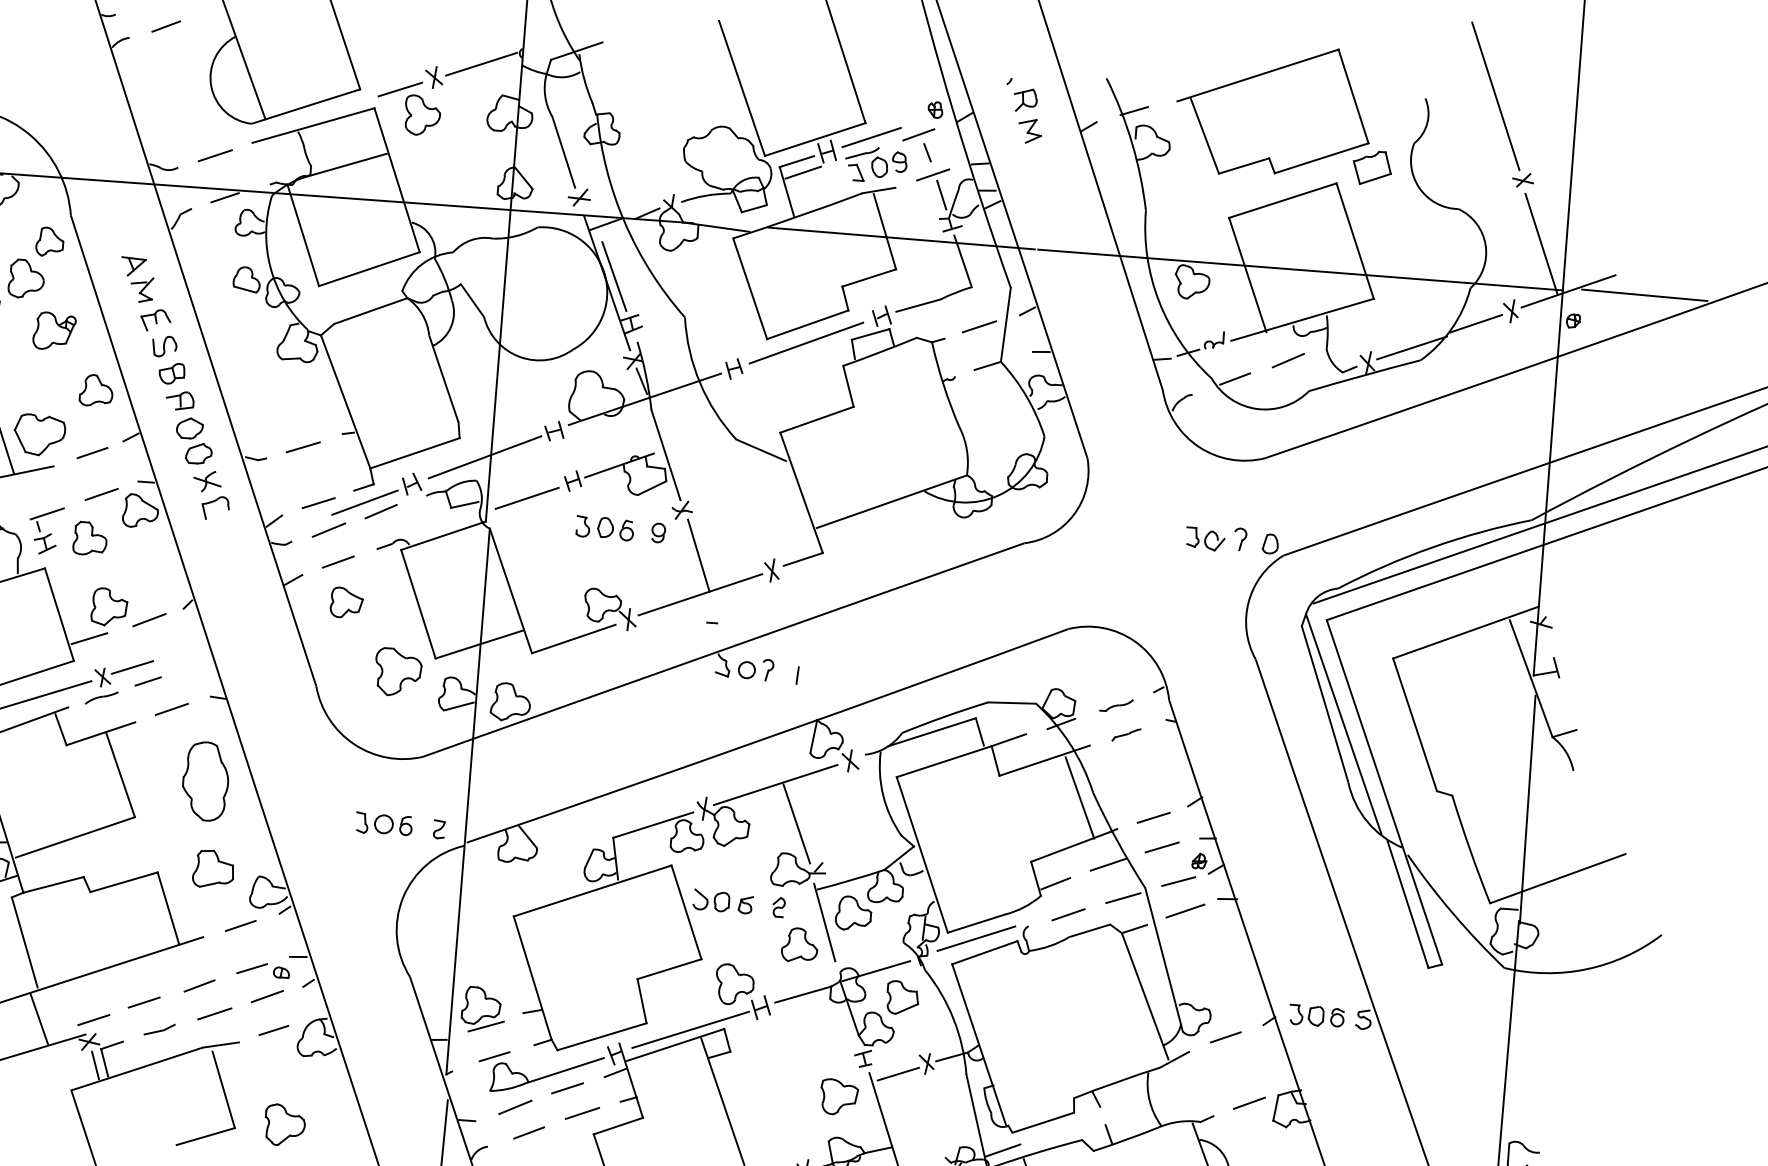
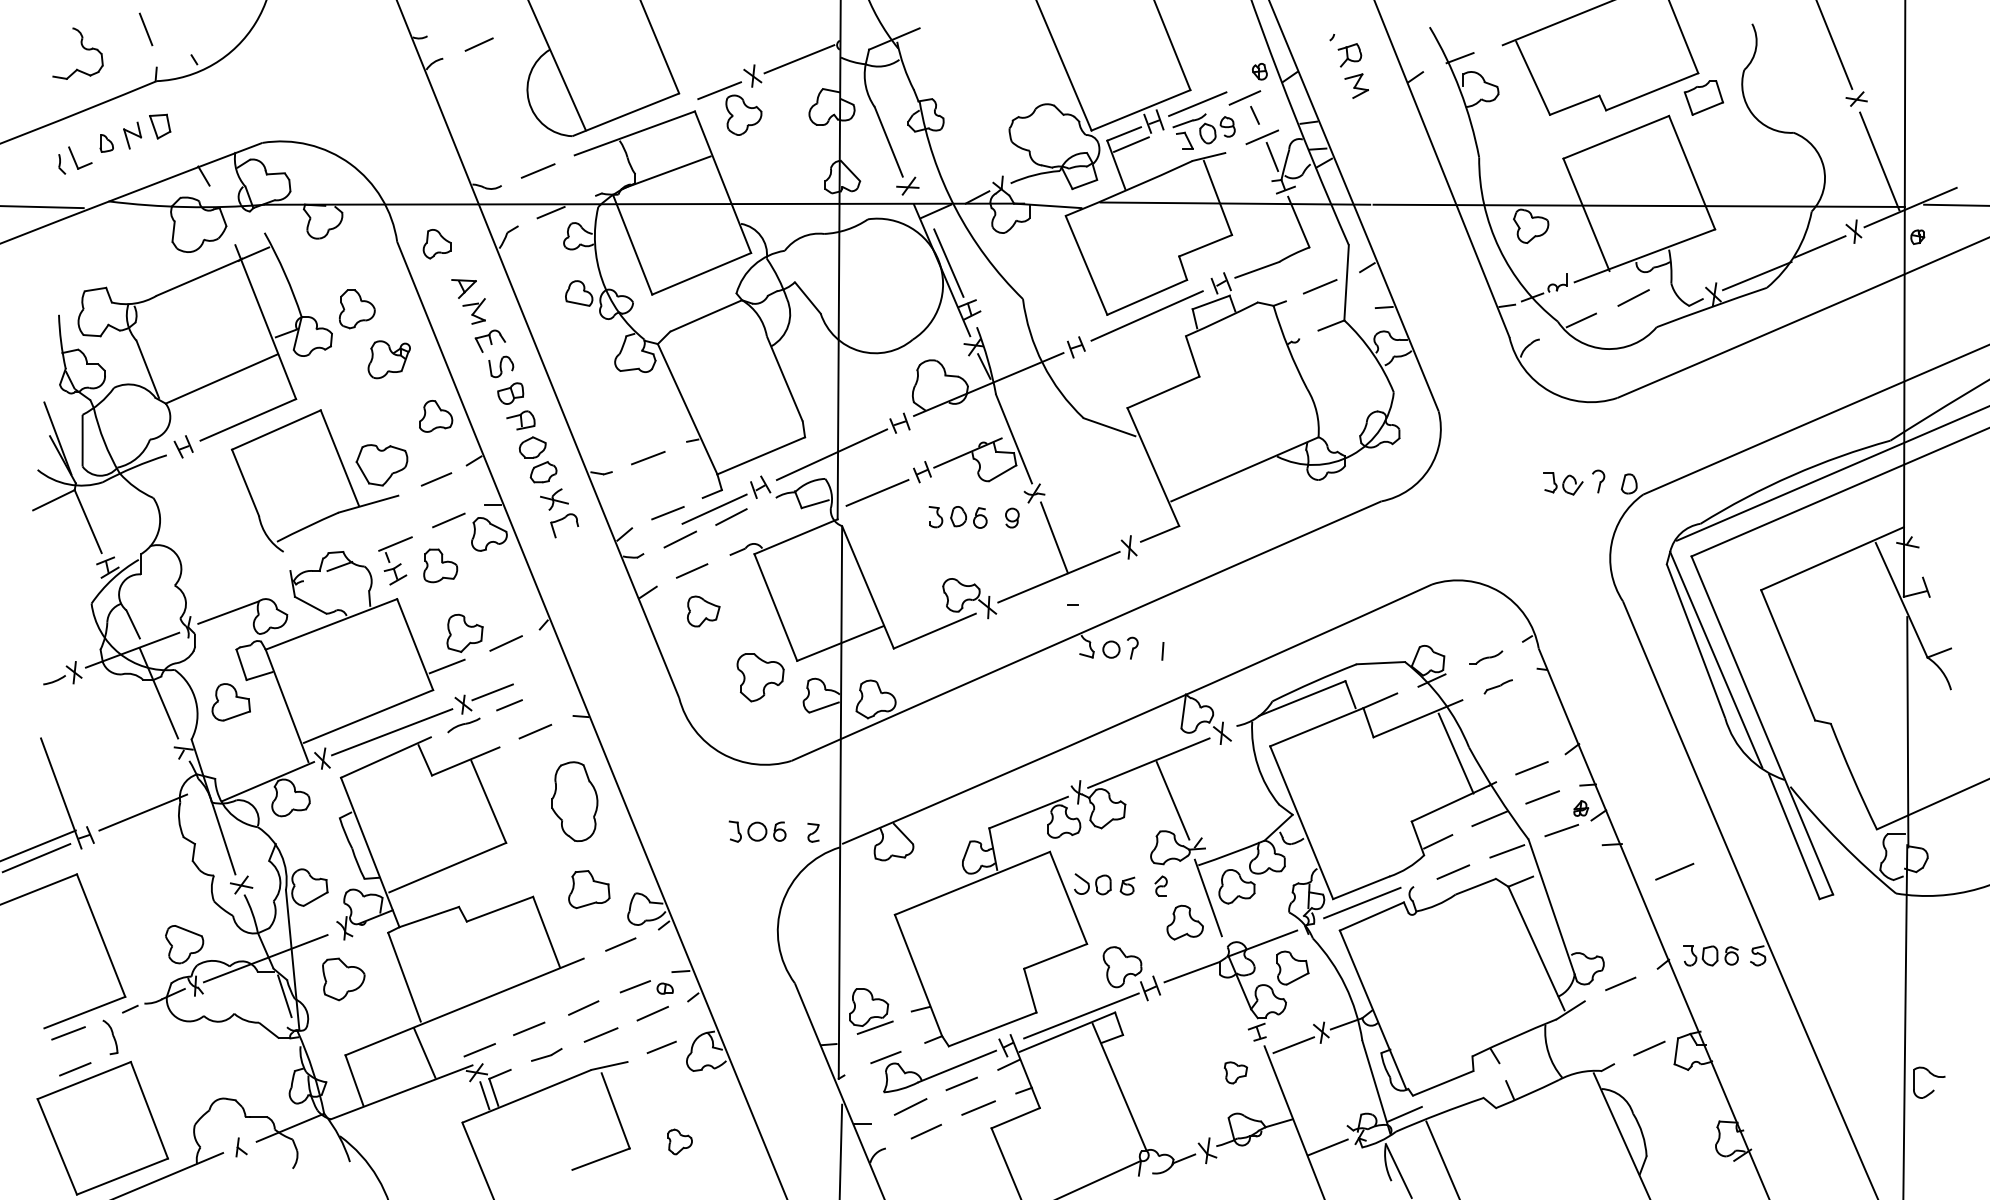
part: (49, 242) -> (436, 244), moved
line: (1185, 910) -> (1674, 871), moved
part: (838, 1096) -> (1235, 1072), size x0.6
part: (284, 1124) -> (679, 1141), size x0.6

